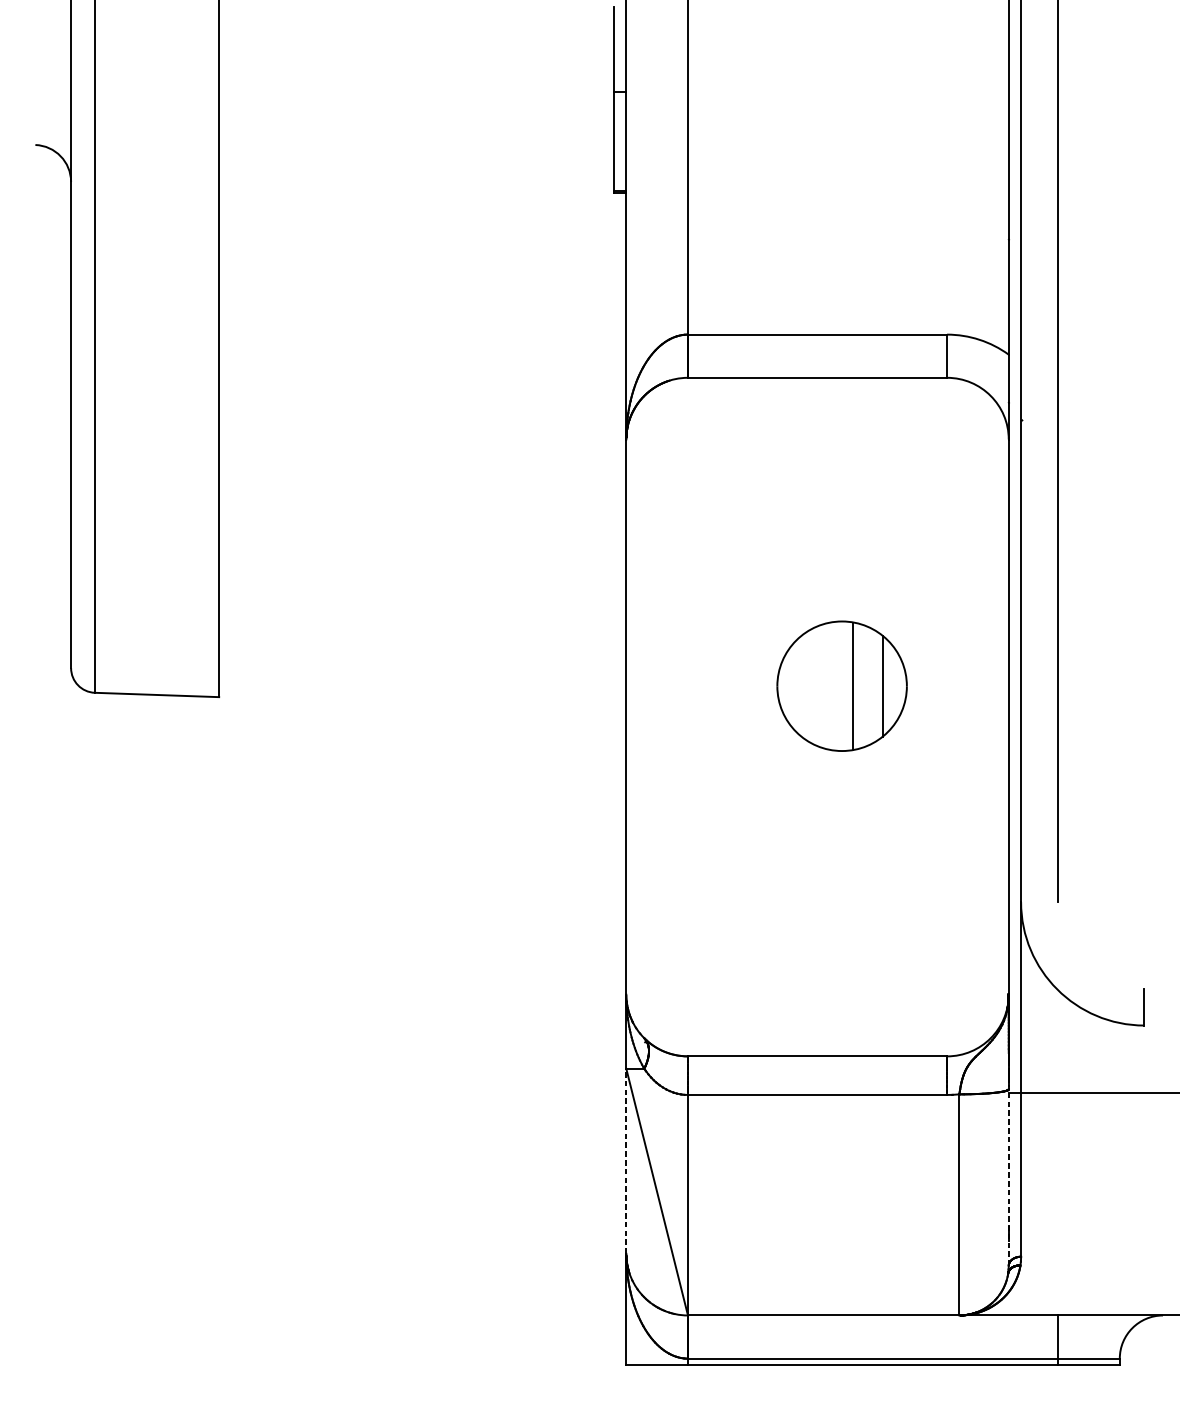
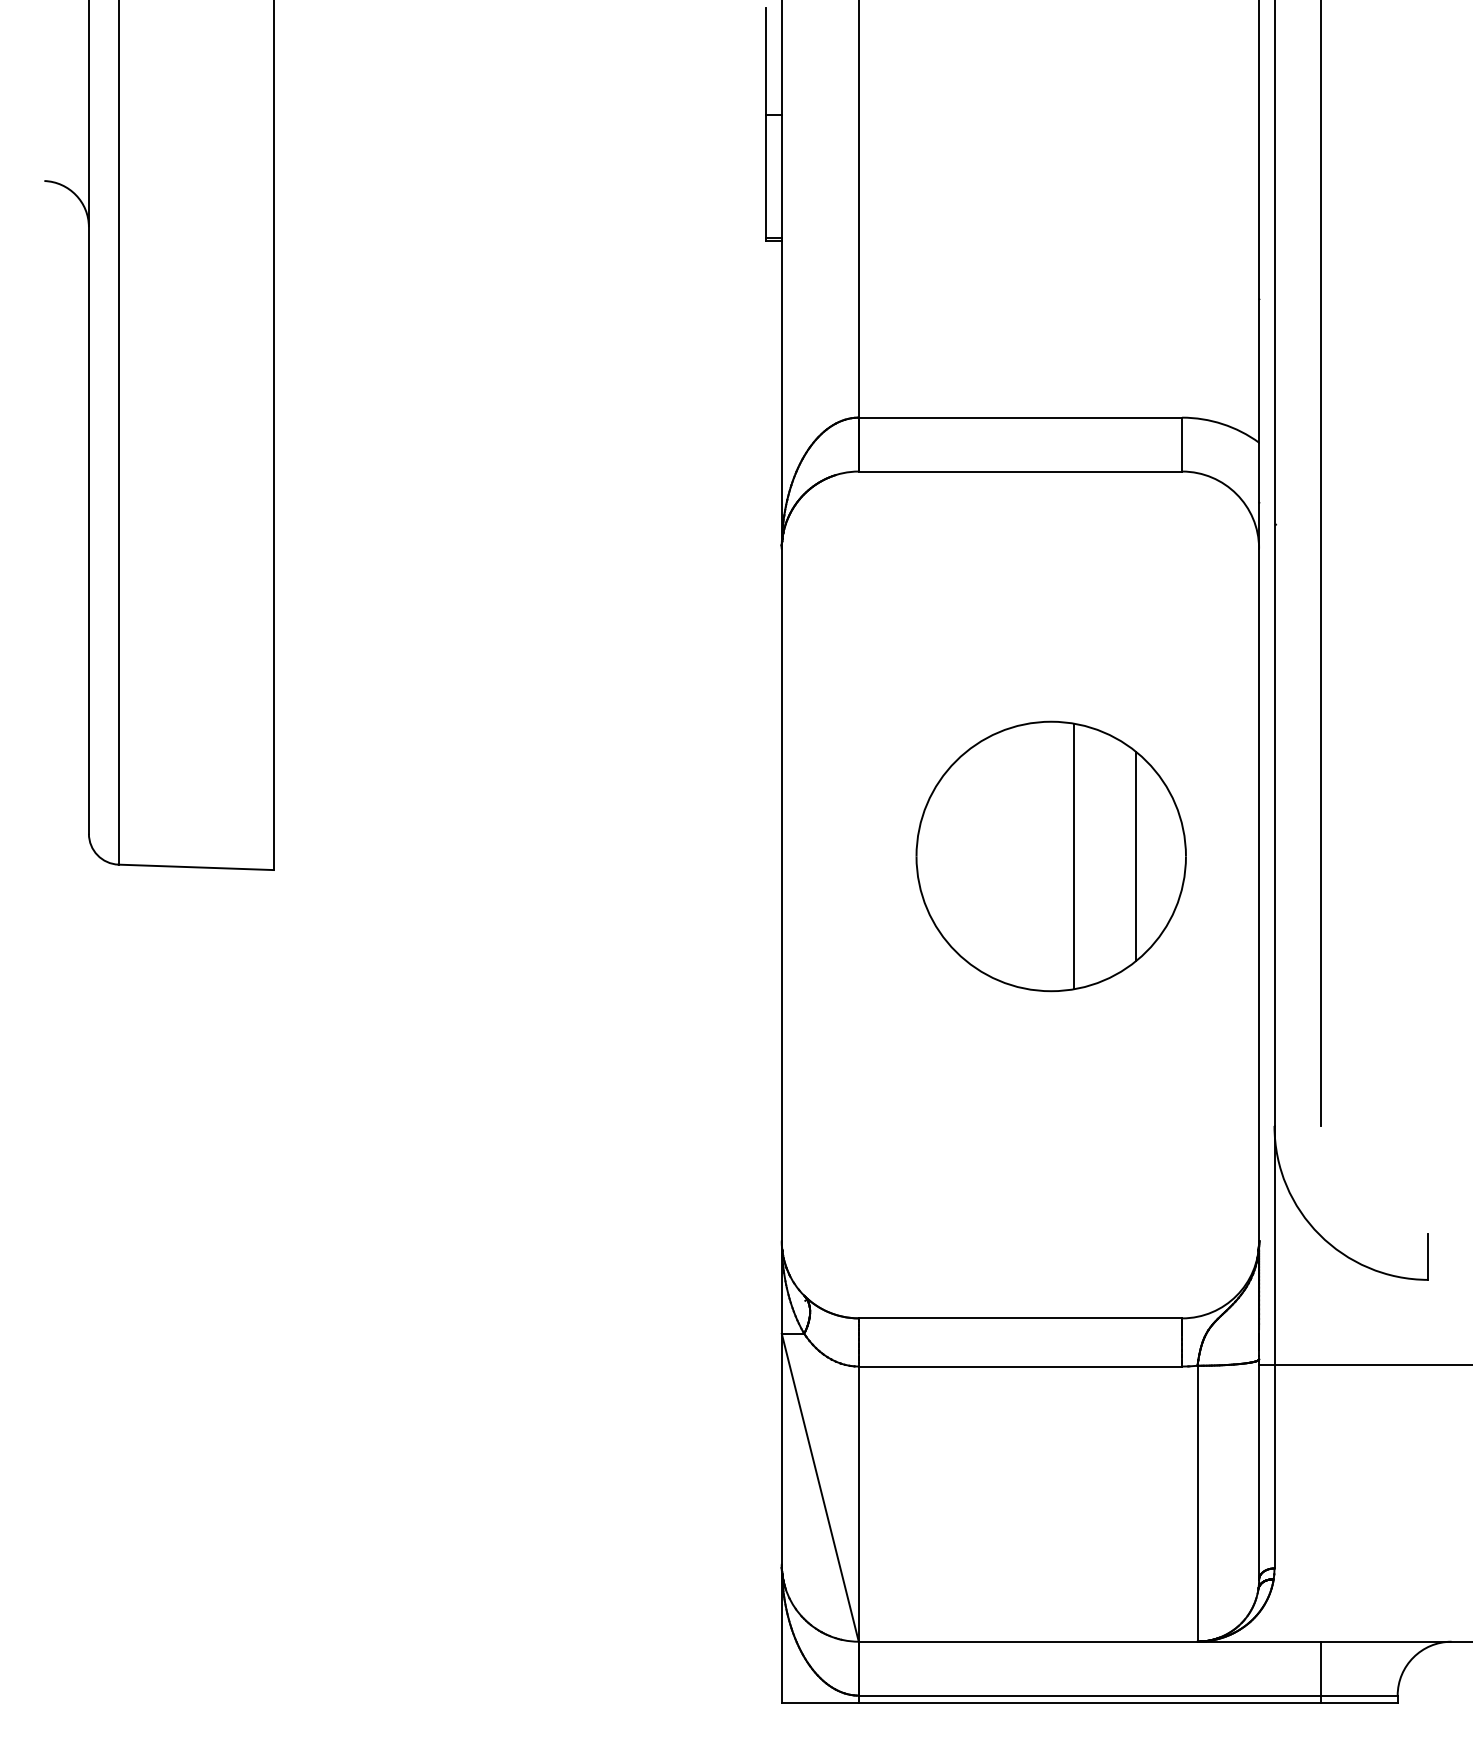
part: (841, 686) -> (1050, 856), size x1.67
line: (626, 1160) -> (781, 1448), dashed -> solid
line: (1009, 1177) -> (1259, 1469), dashed -> solid

